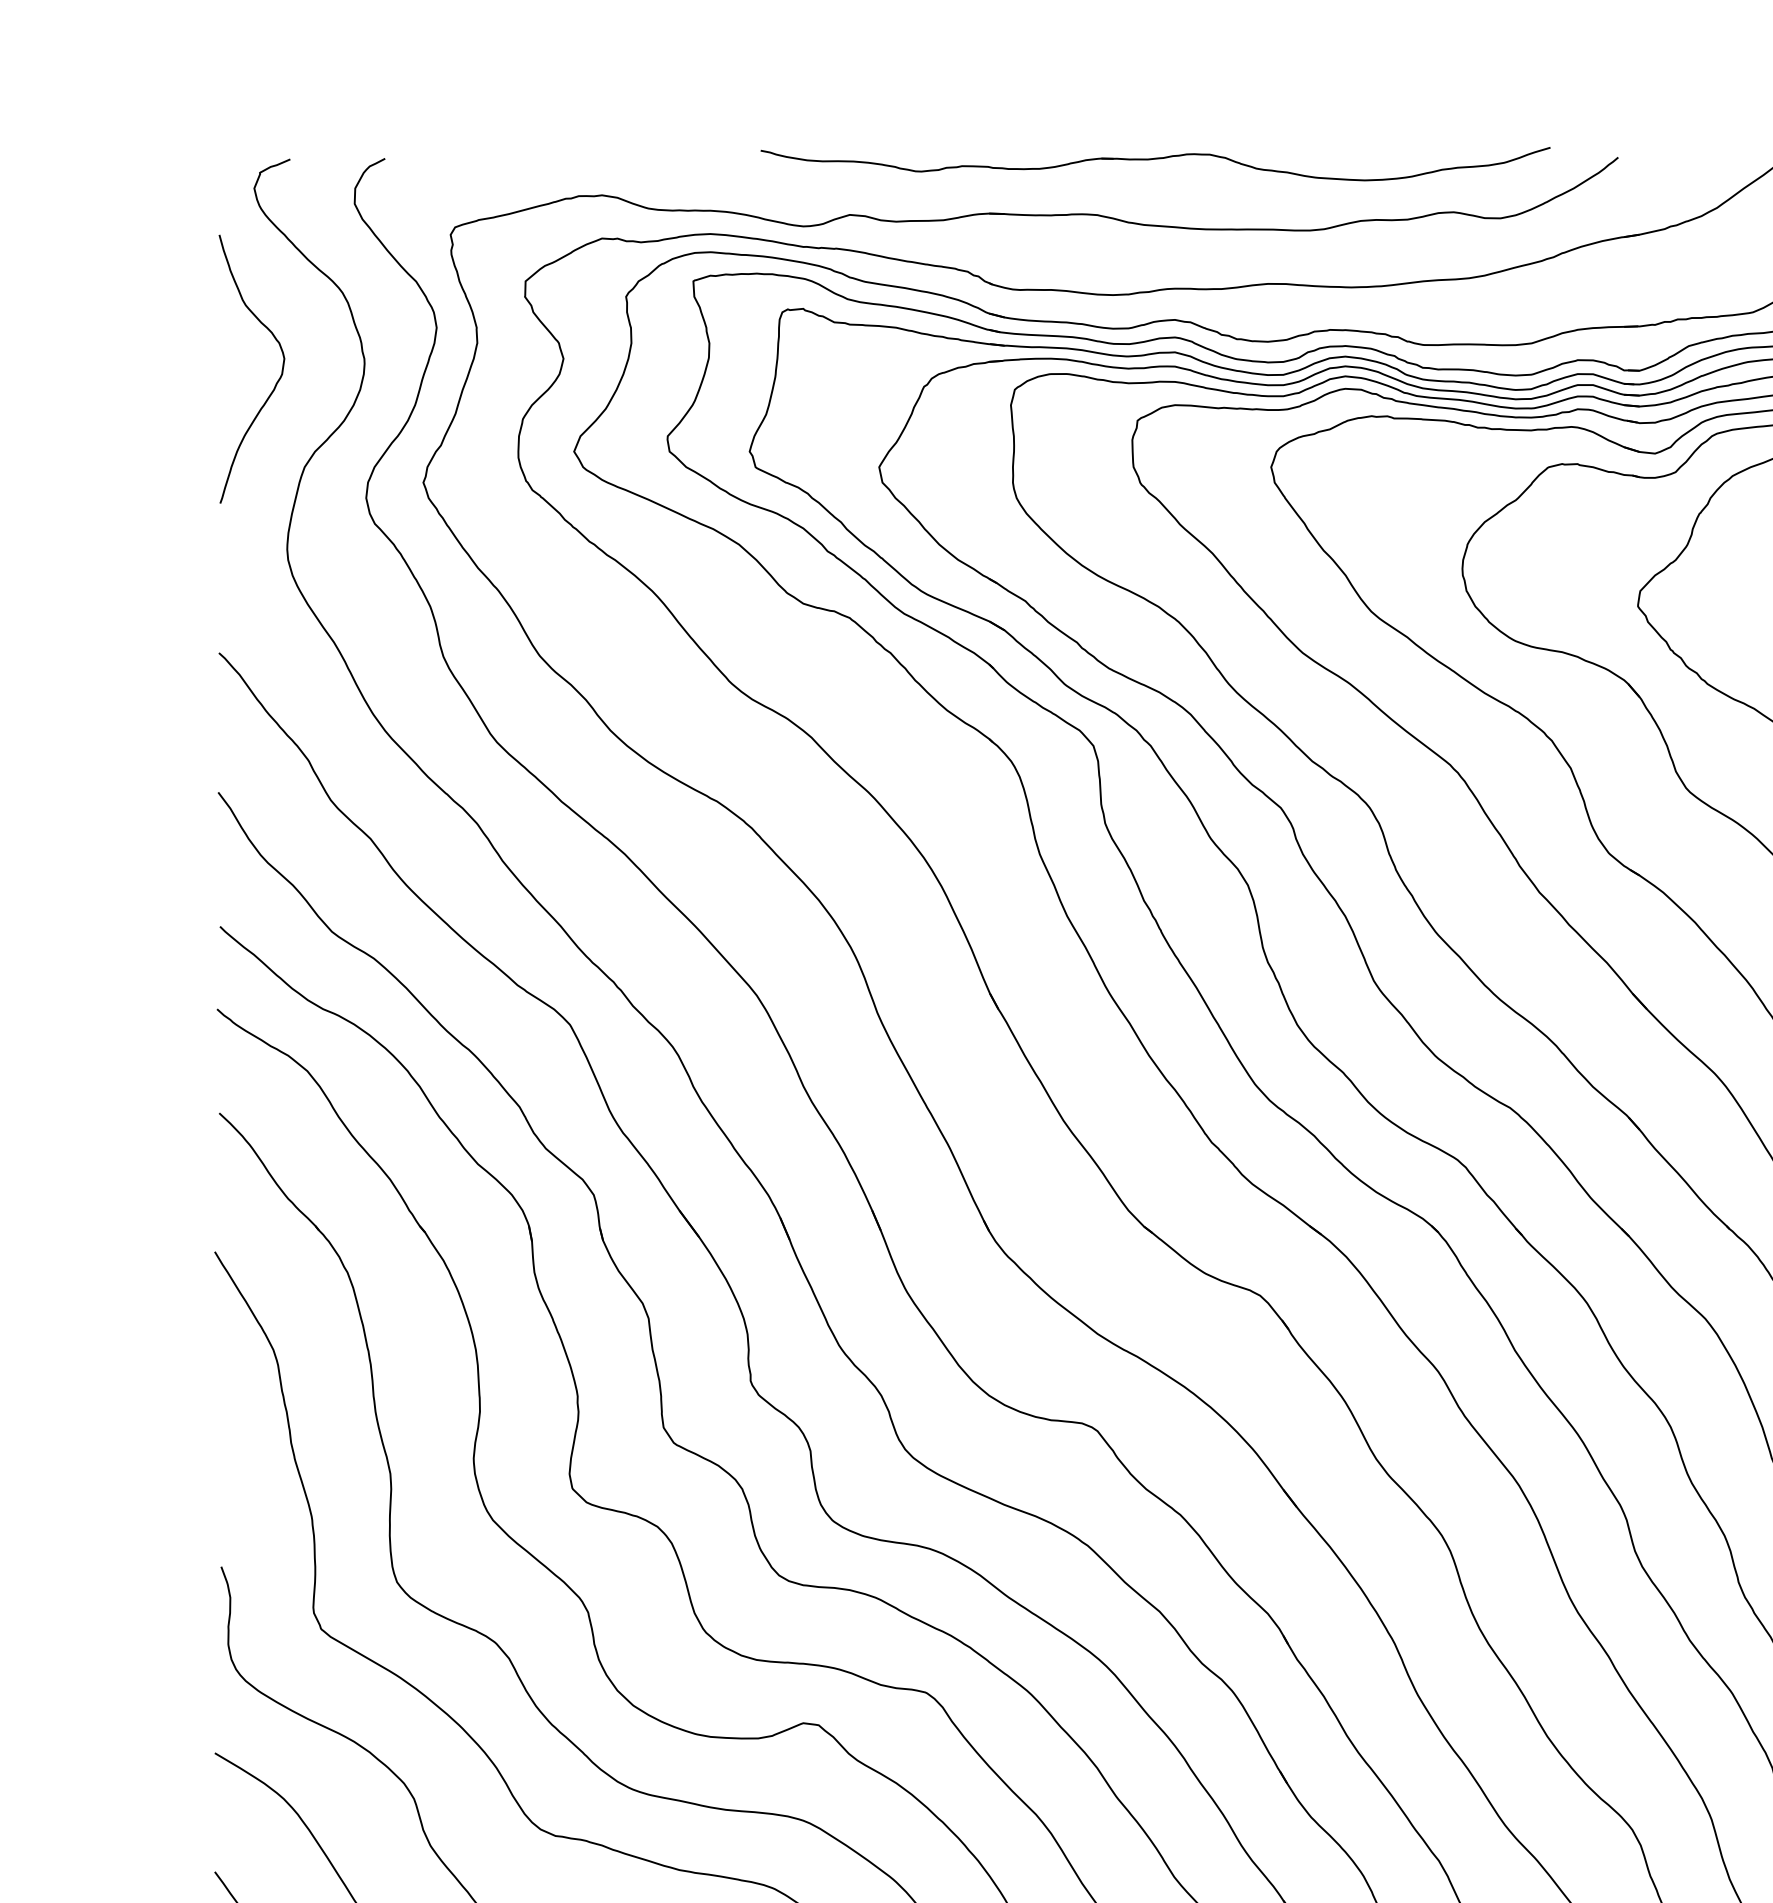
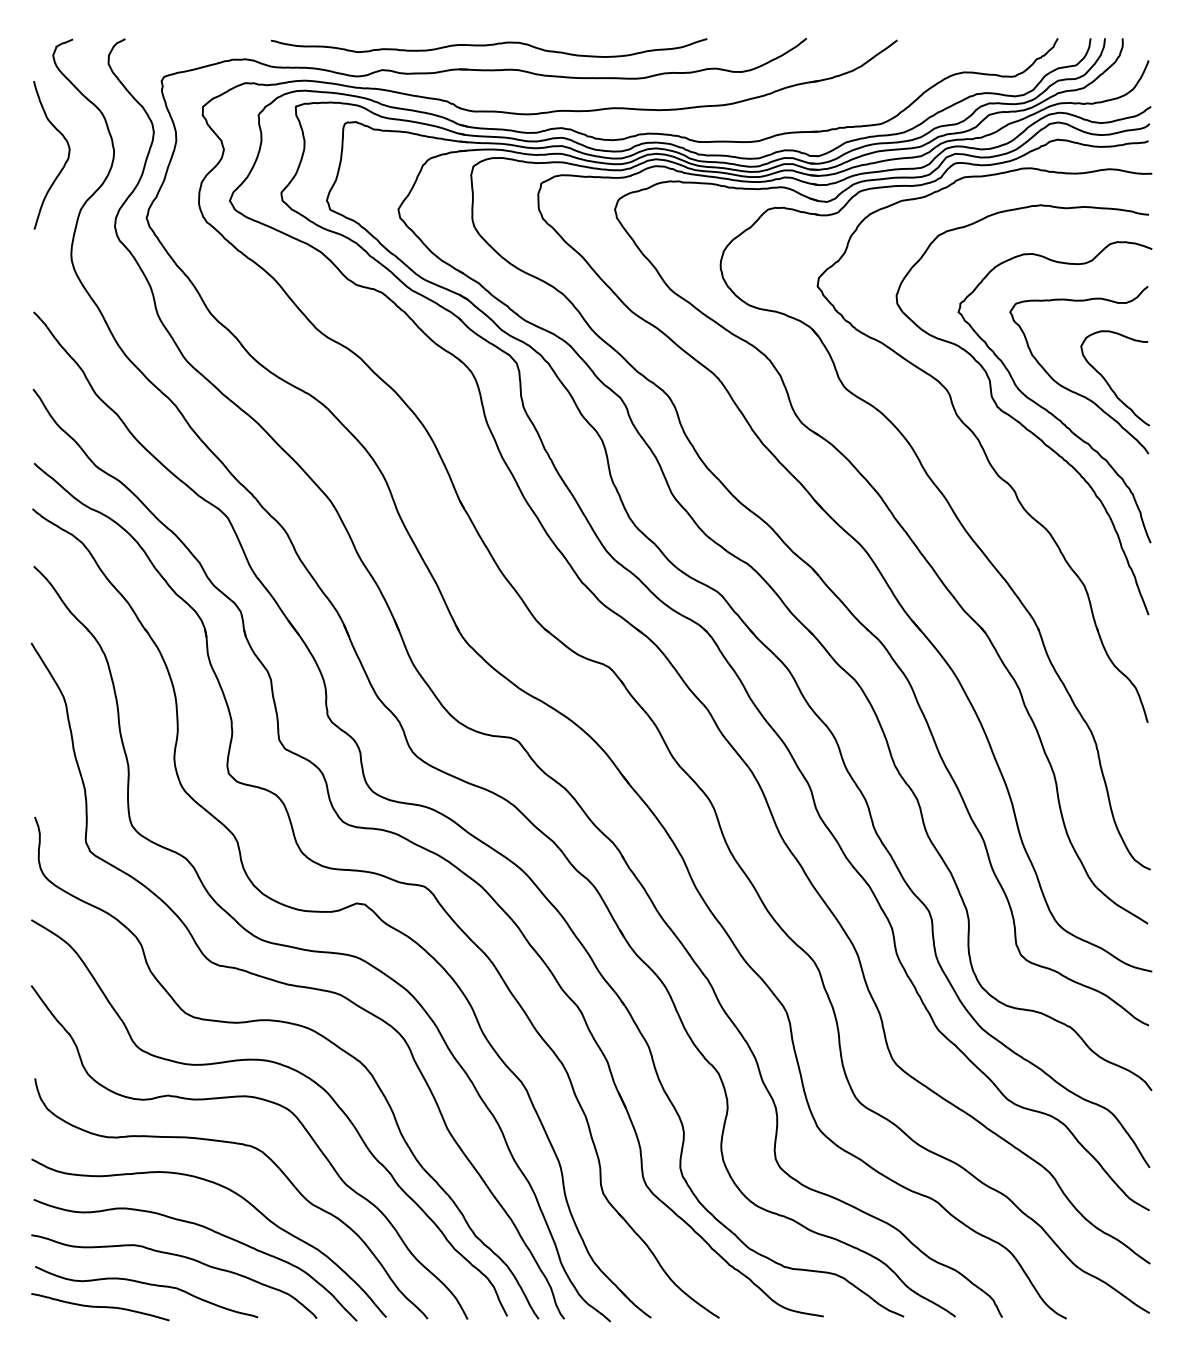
part: (1156, 163) -> (489, 47), moved

